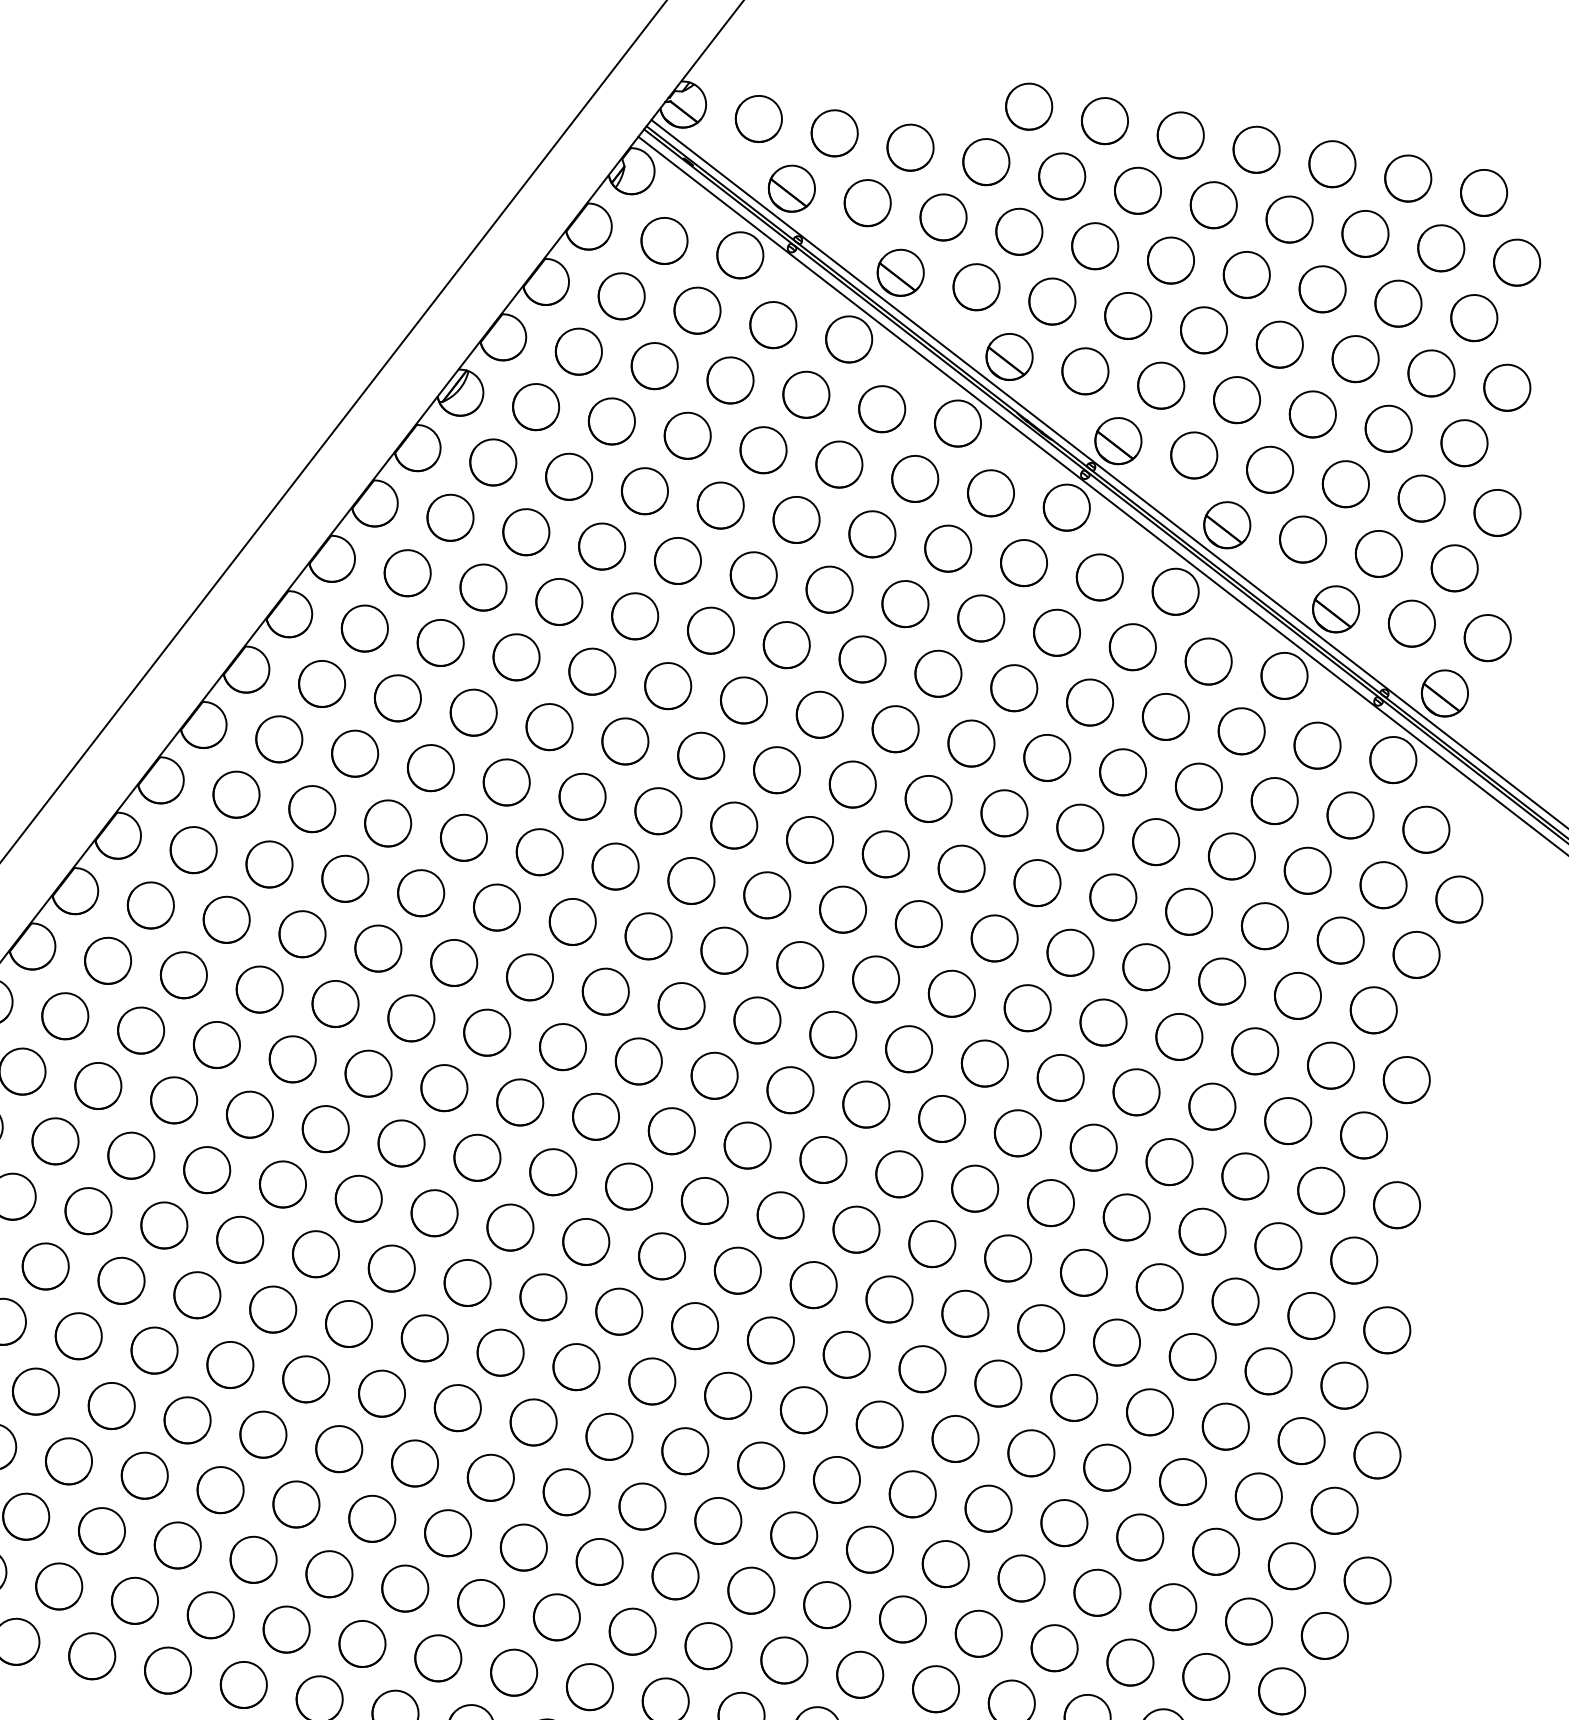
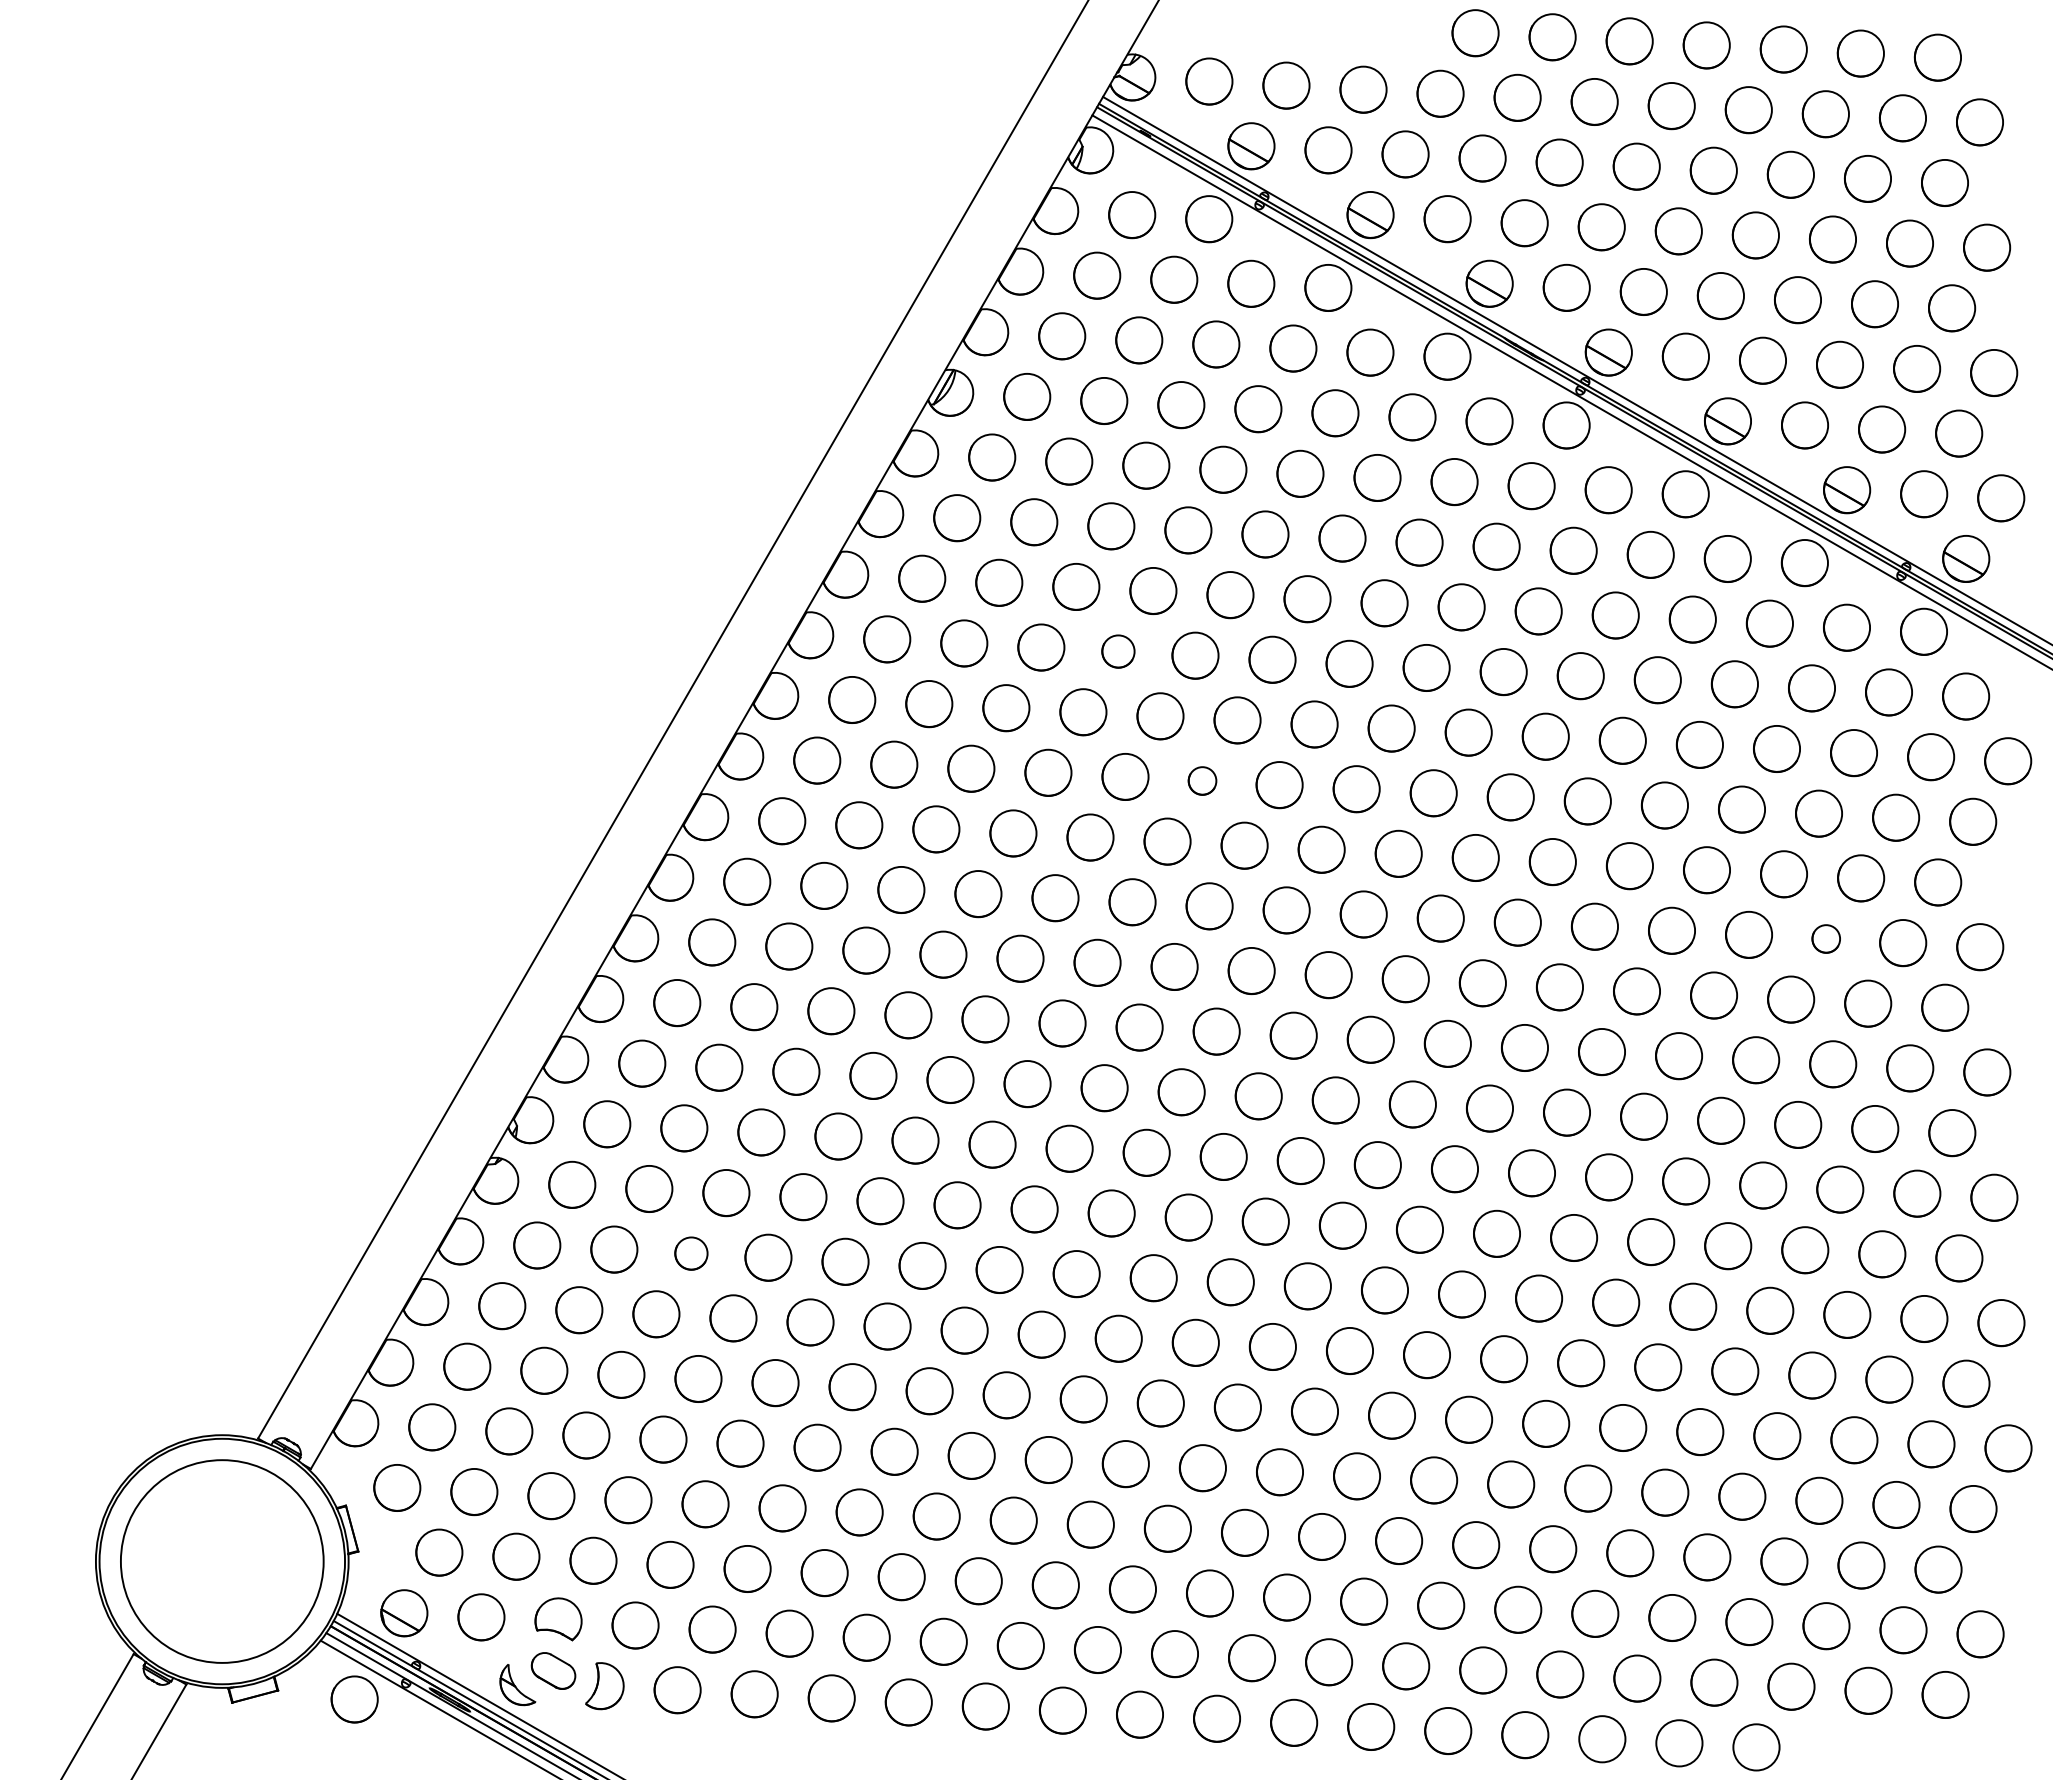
circle: (592, 671) -> (1118, 651), size x0.7
circle: (658, 810) -> (1202, 780), size x0.6
circle: (1255, 1050) -> (1826, 938), size x0.6
circle: (88, 1210) -> (691, 1253), size x0.7

